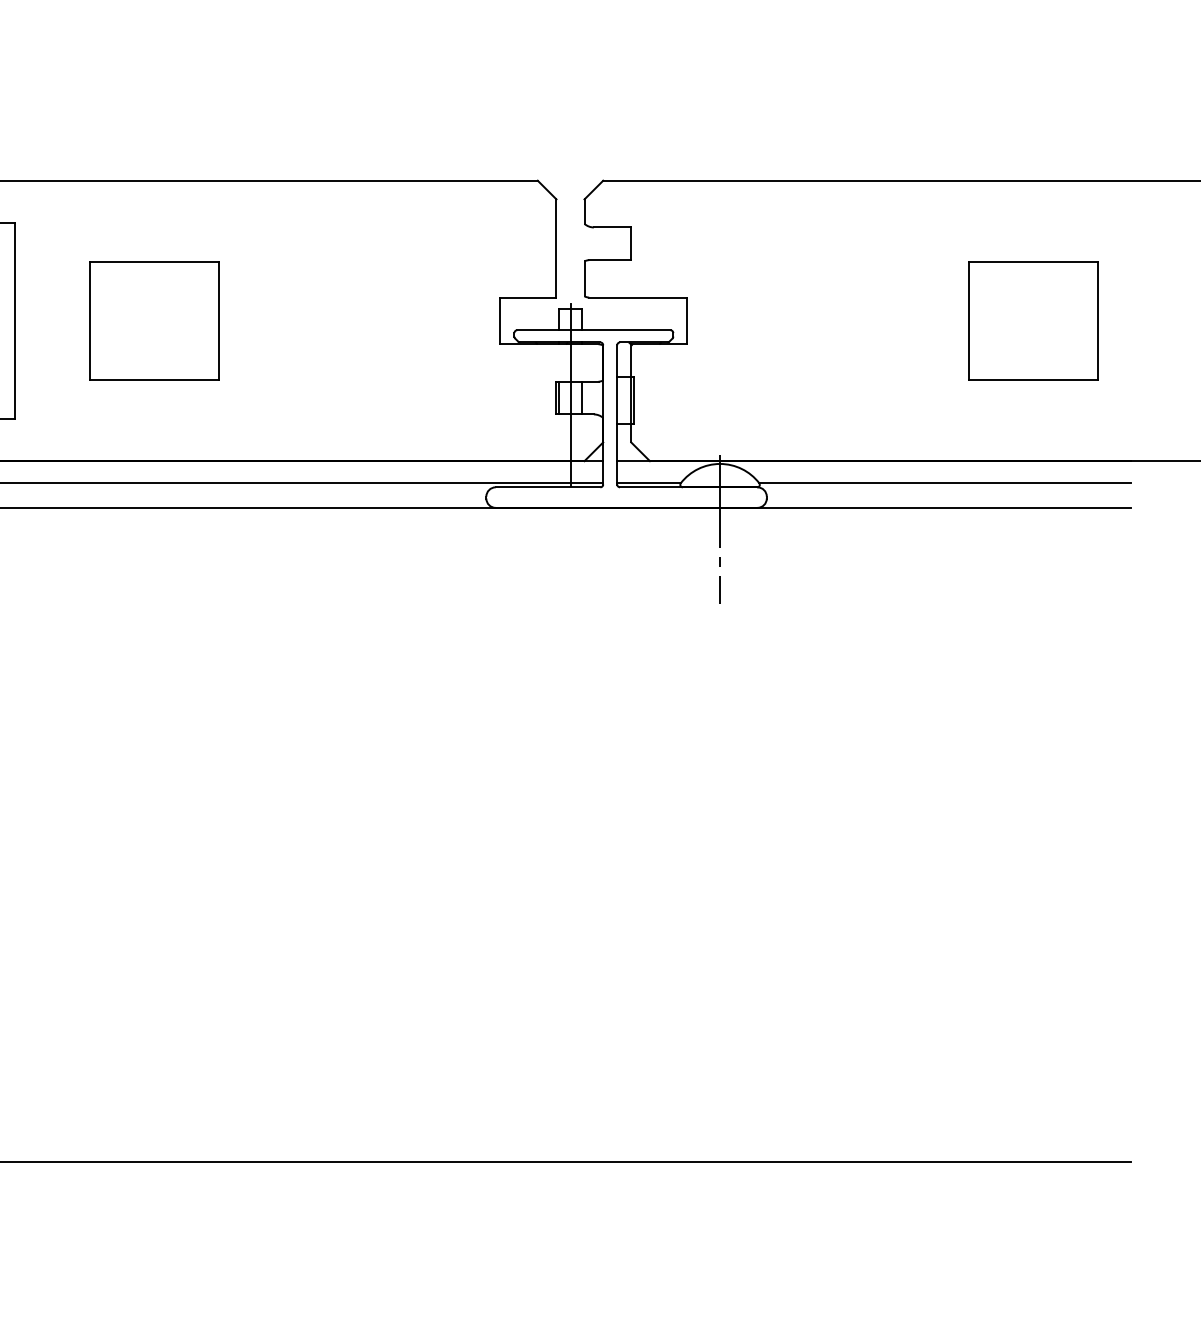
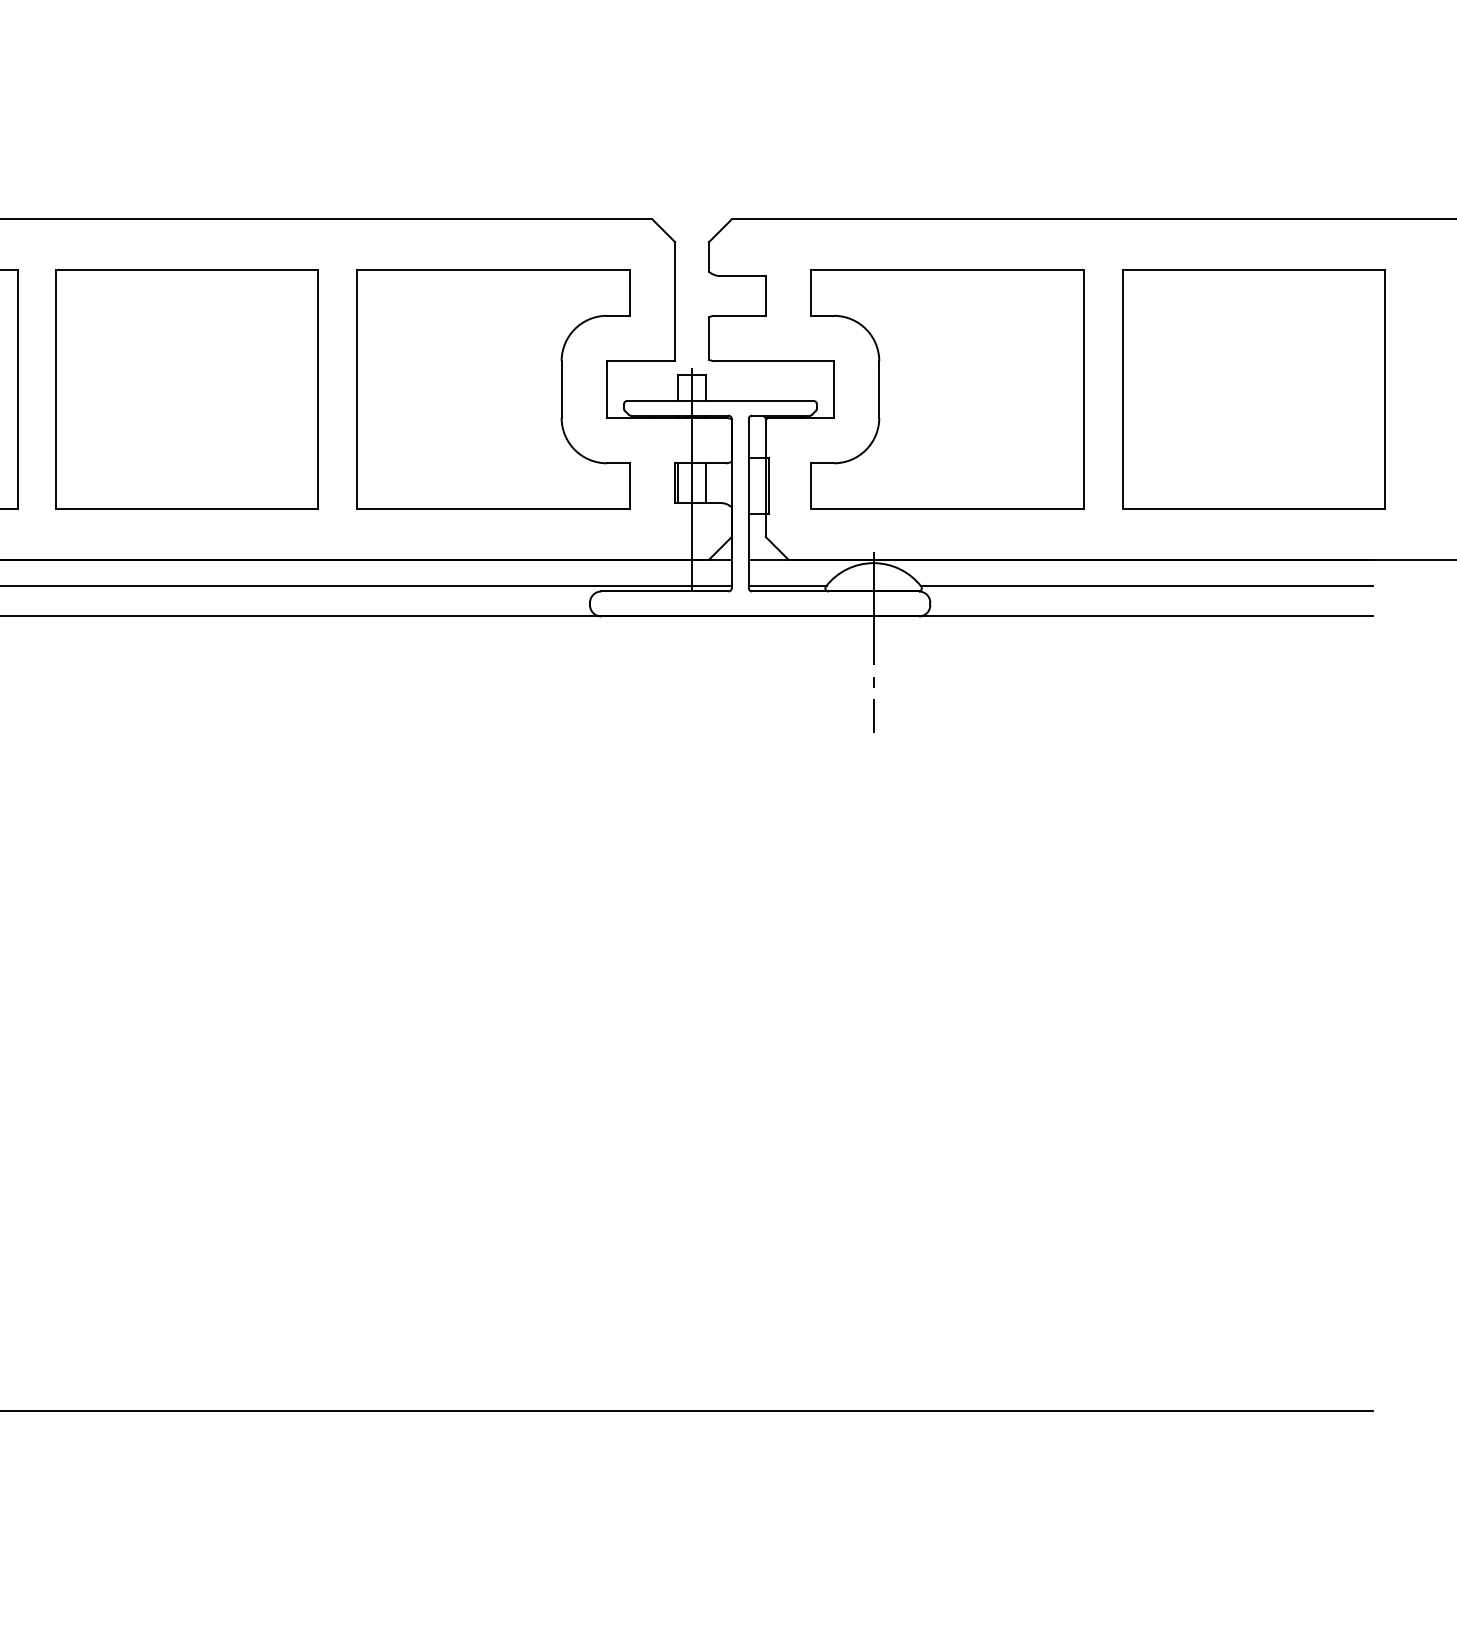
part: (153, 320) -> (186, 389), size x1.67
part: (406, 320) -> (493, 389), added
part: (780, 320) -> (947, 389), added
part: (1033, 320) -> (1253, 389), size x1.67

